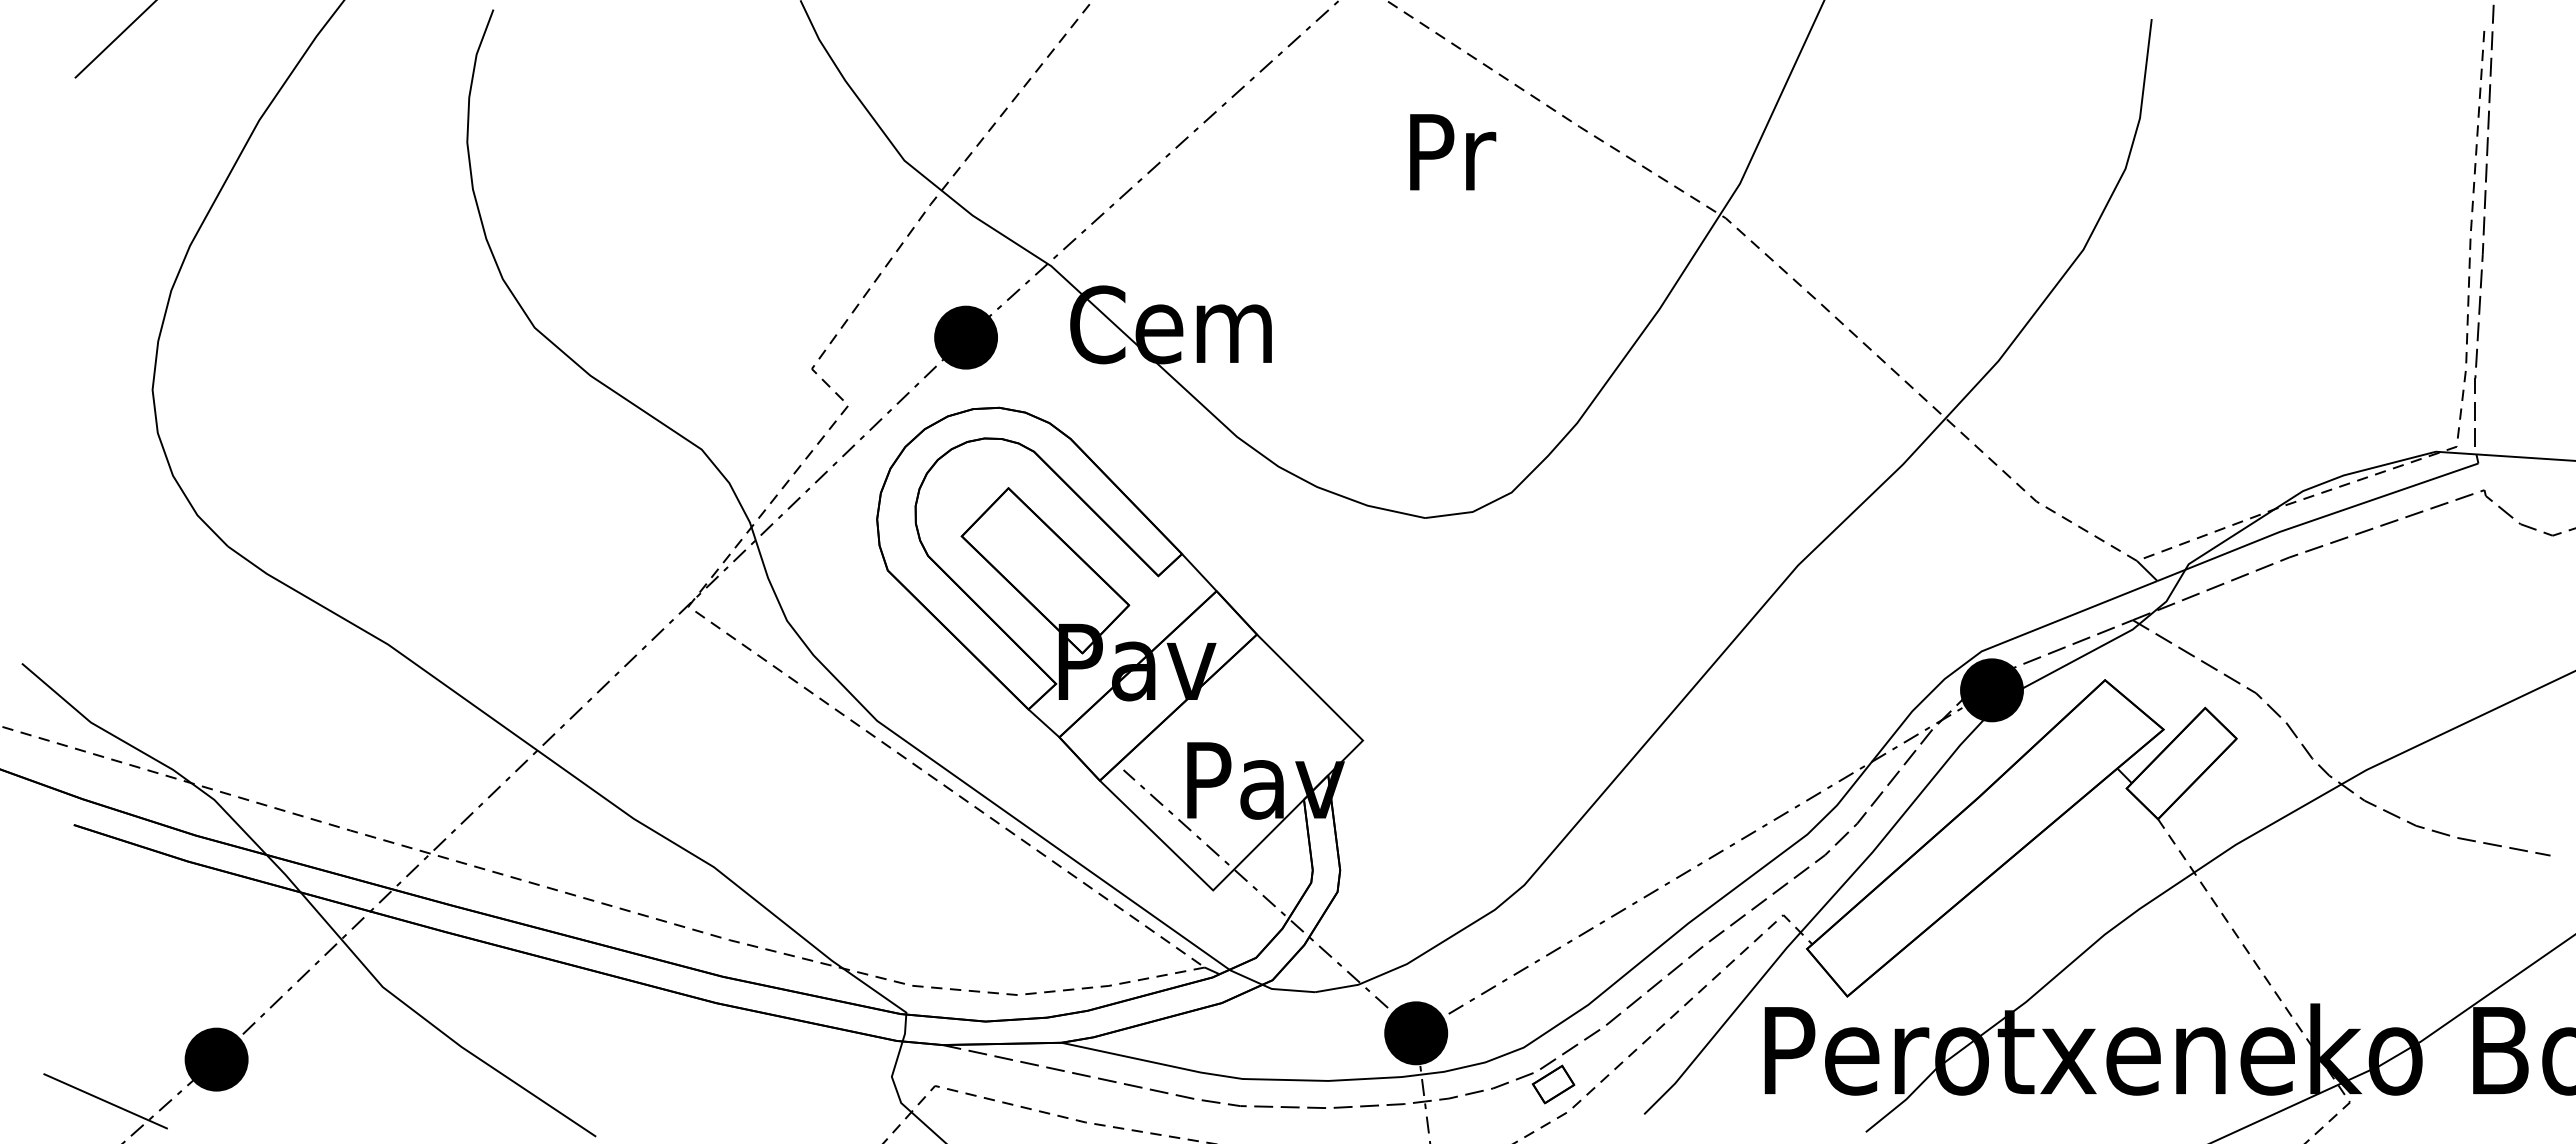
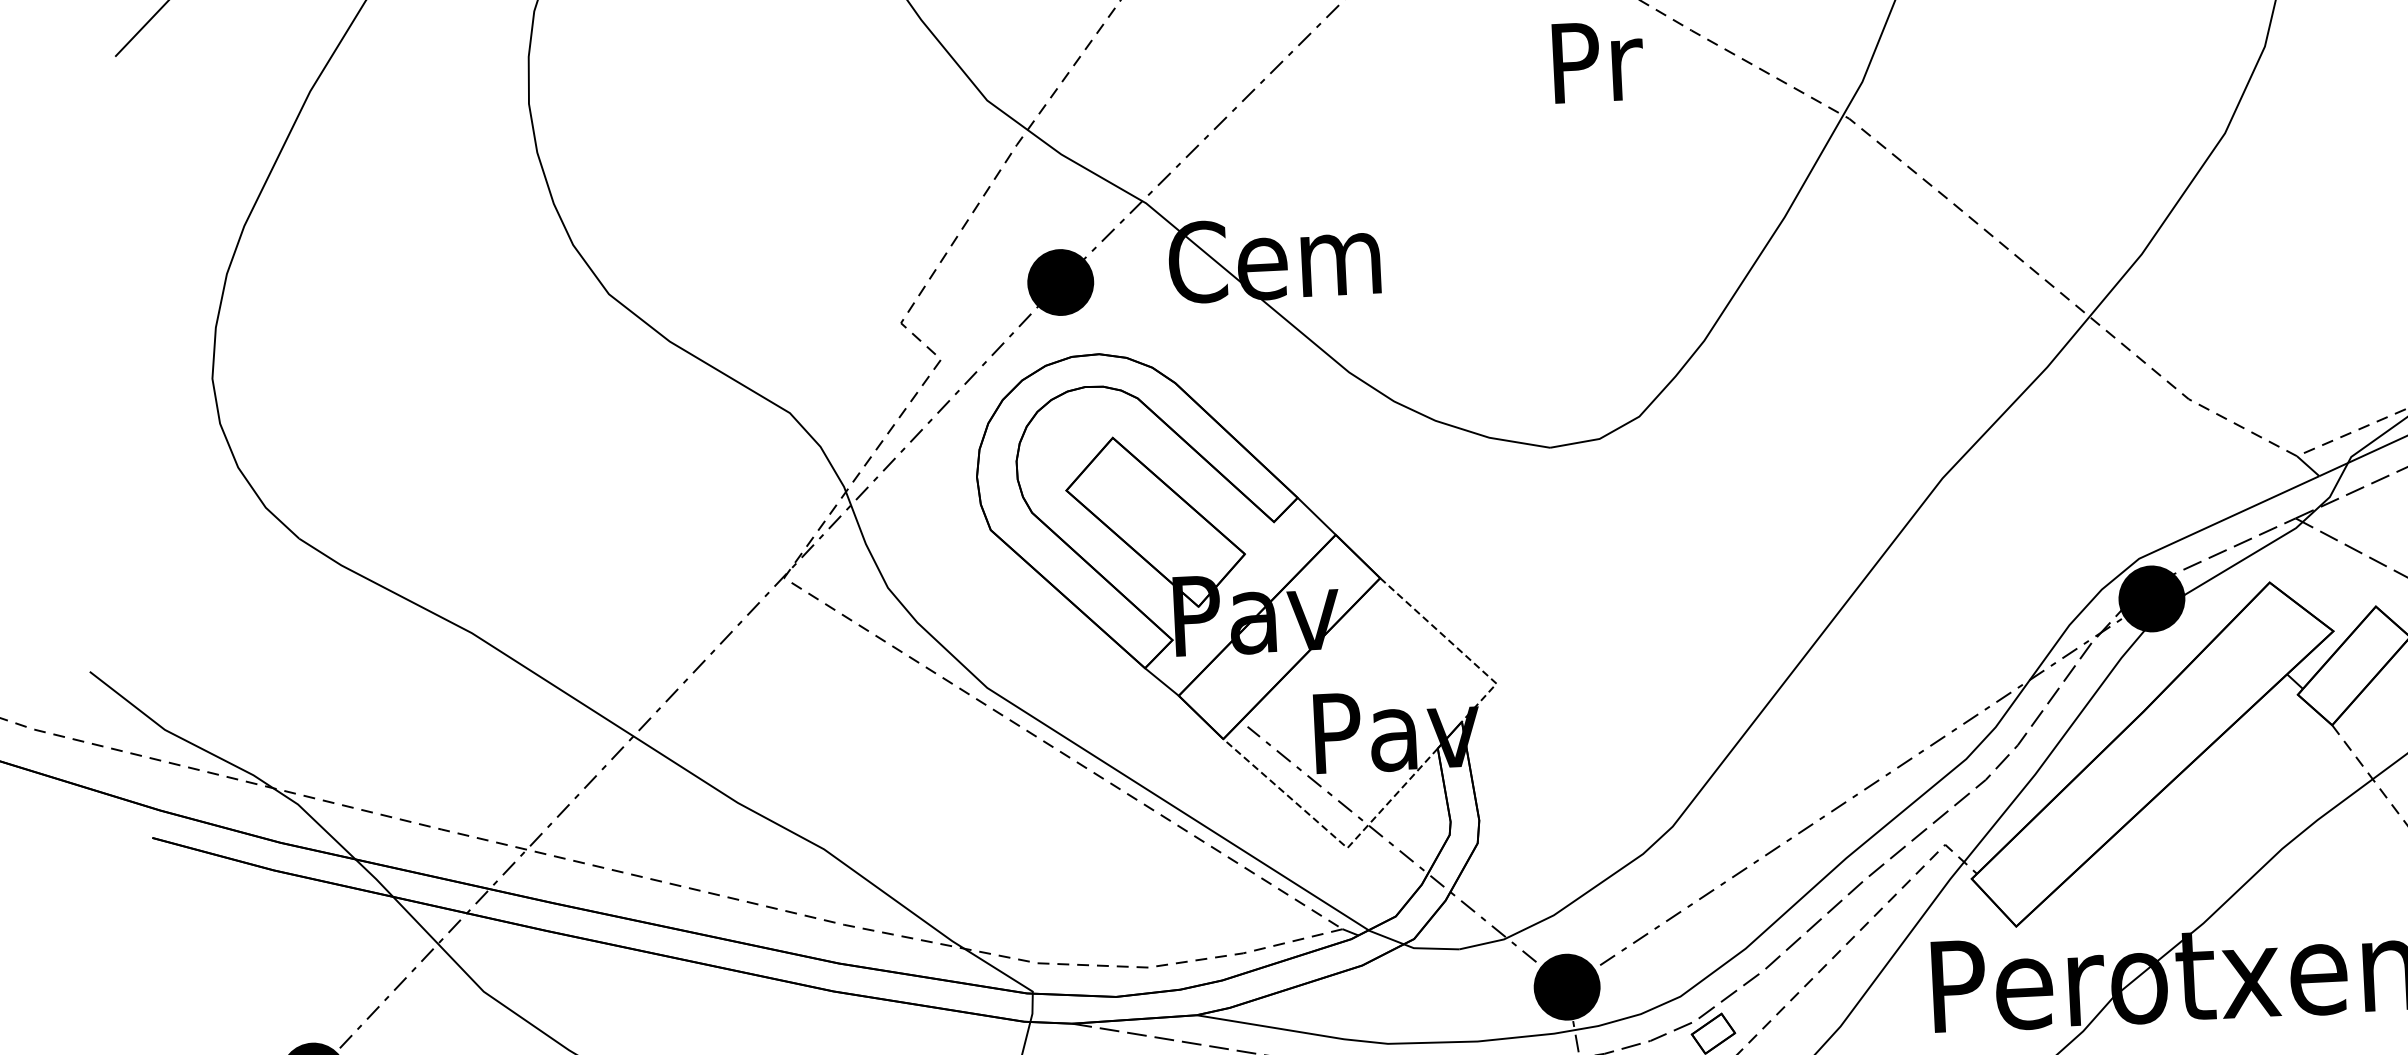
text: (1453, 152) -> (1598, 62), moved
line: (1328, 705) -> (1458, 648), solid -> dashed
line: (1203, 880) -> (1336, 838), solid -> dashed

